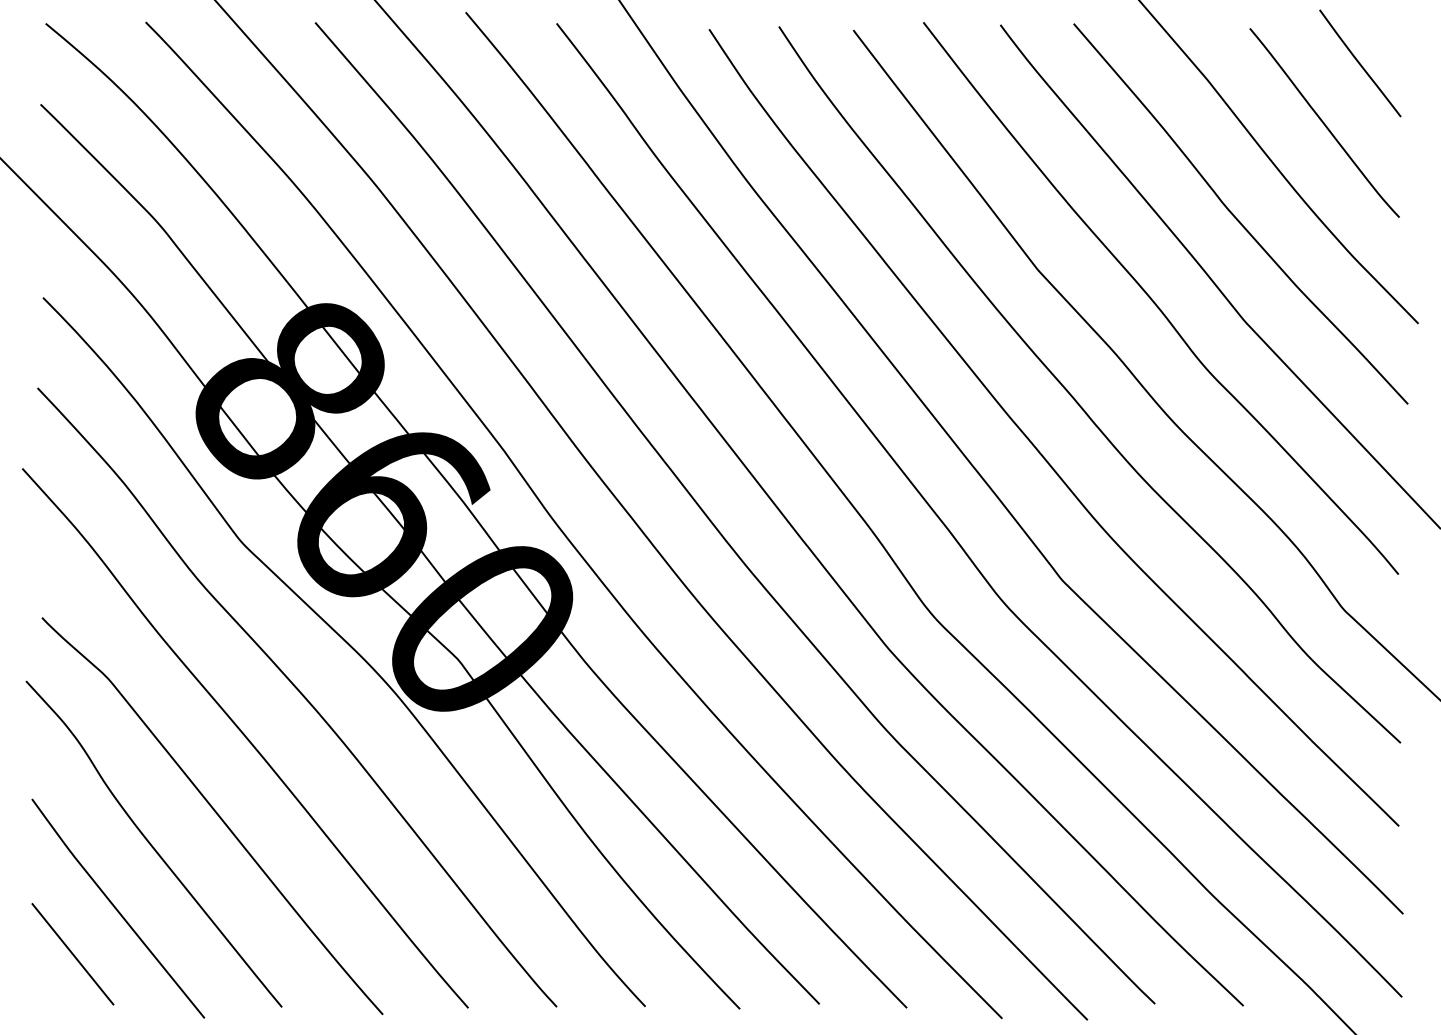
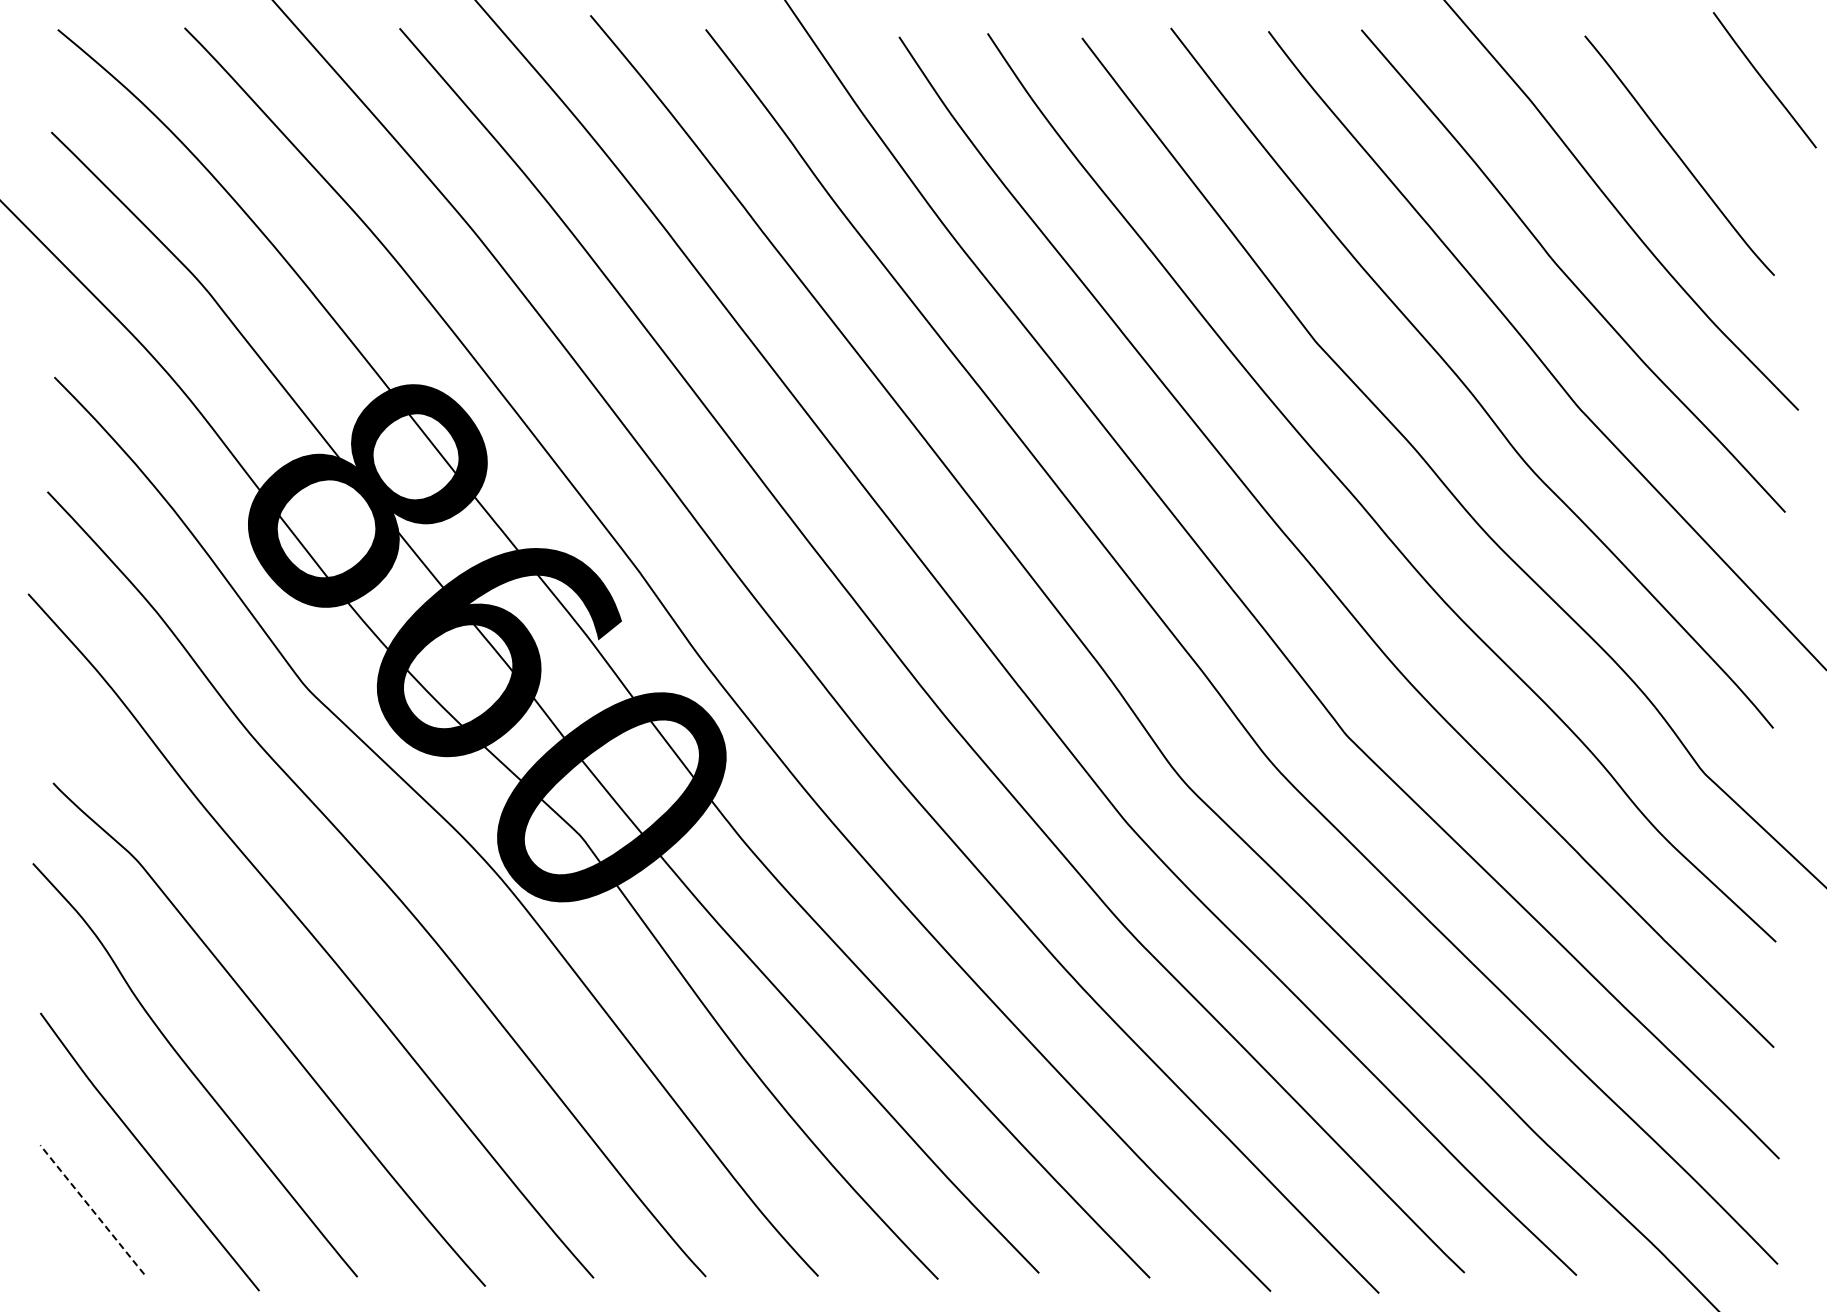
curve: (1360, 63) -> (1764, 80), moved
line: (73, 954) -> (92, 1210), solid -> dashed

